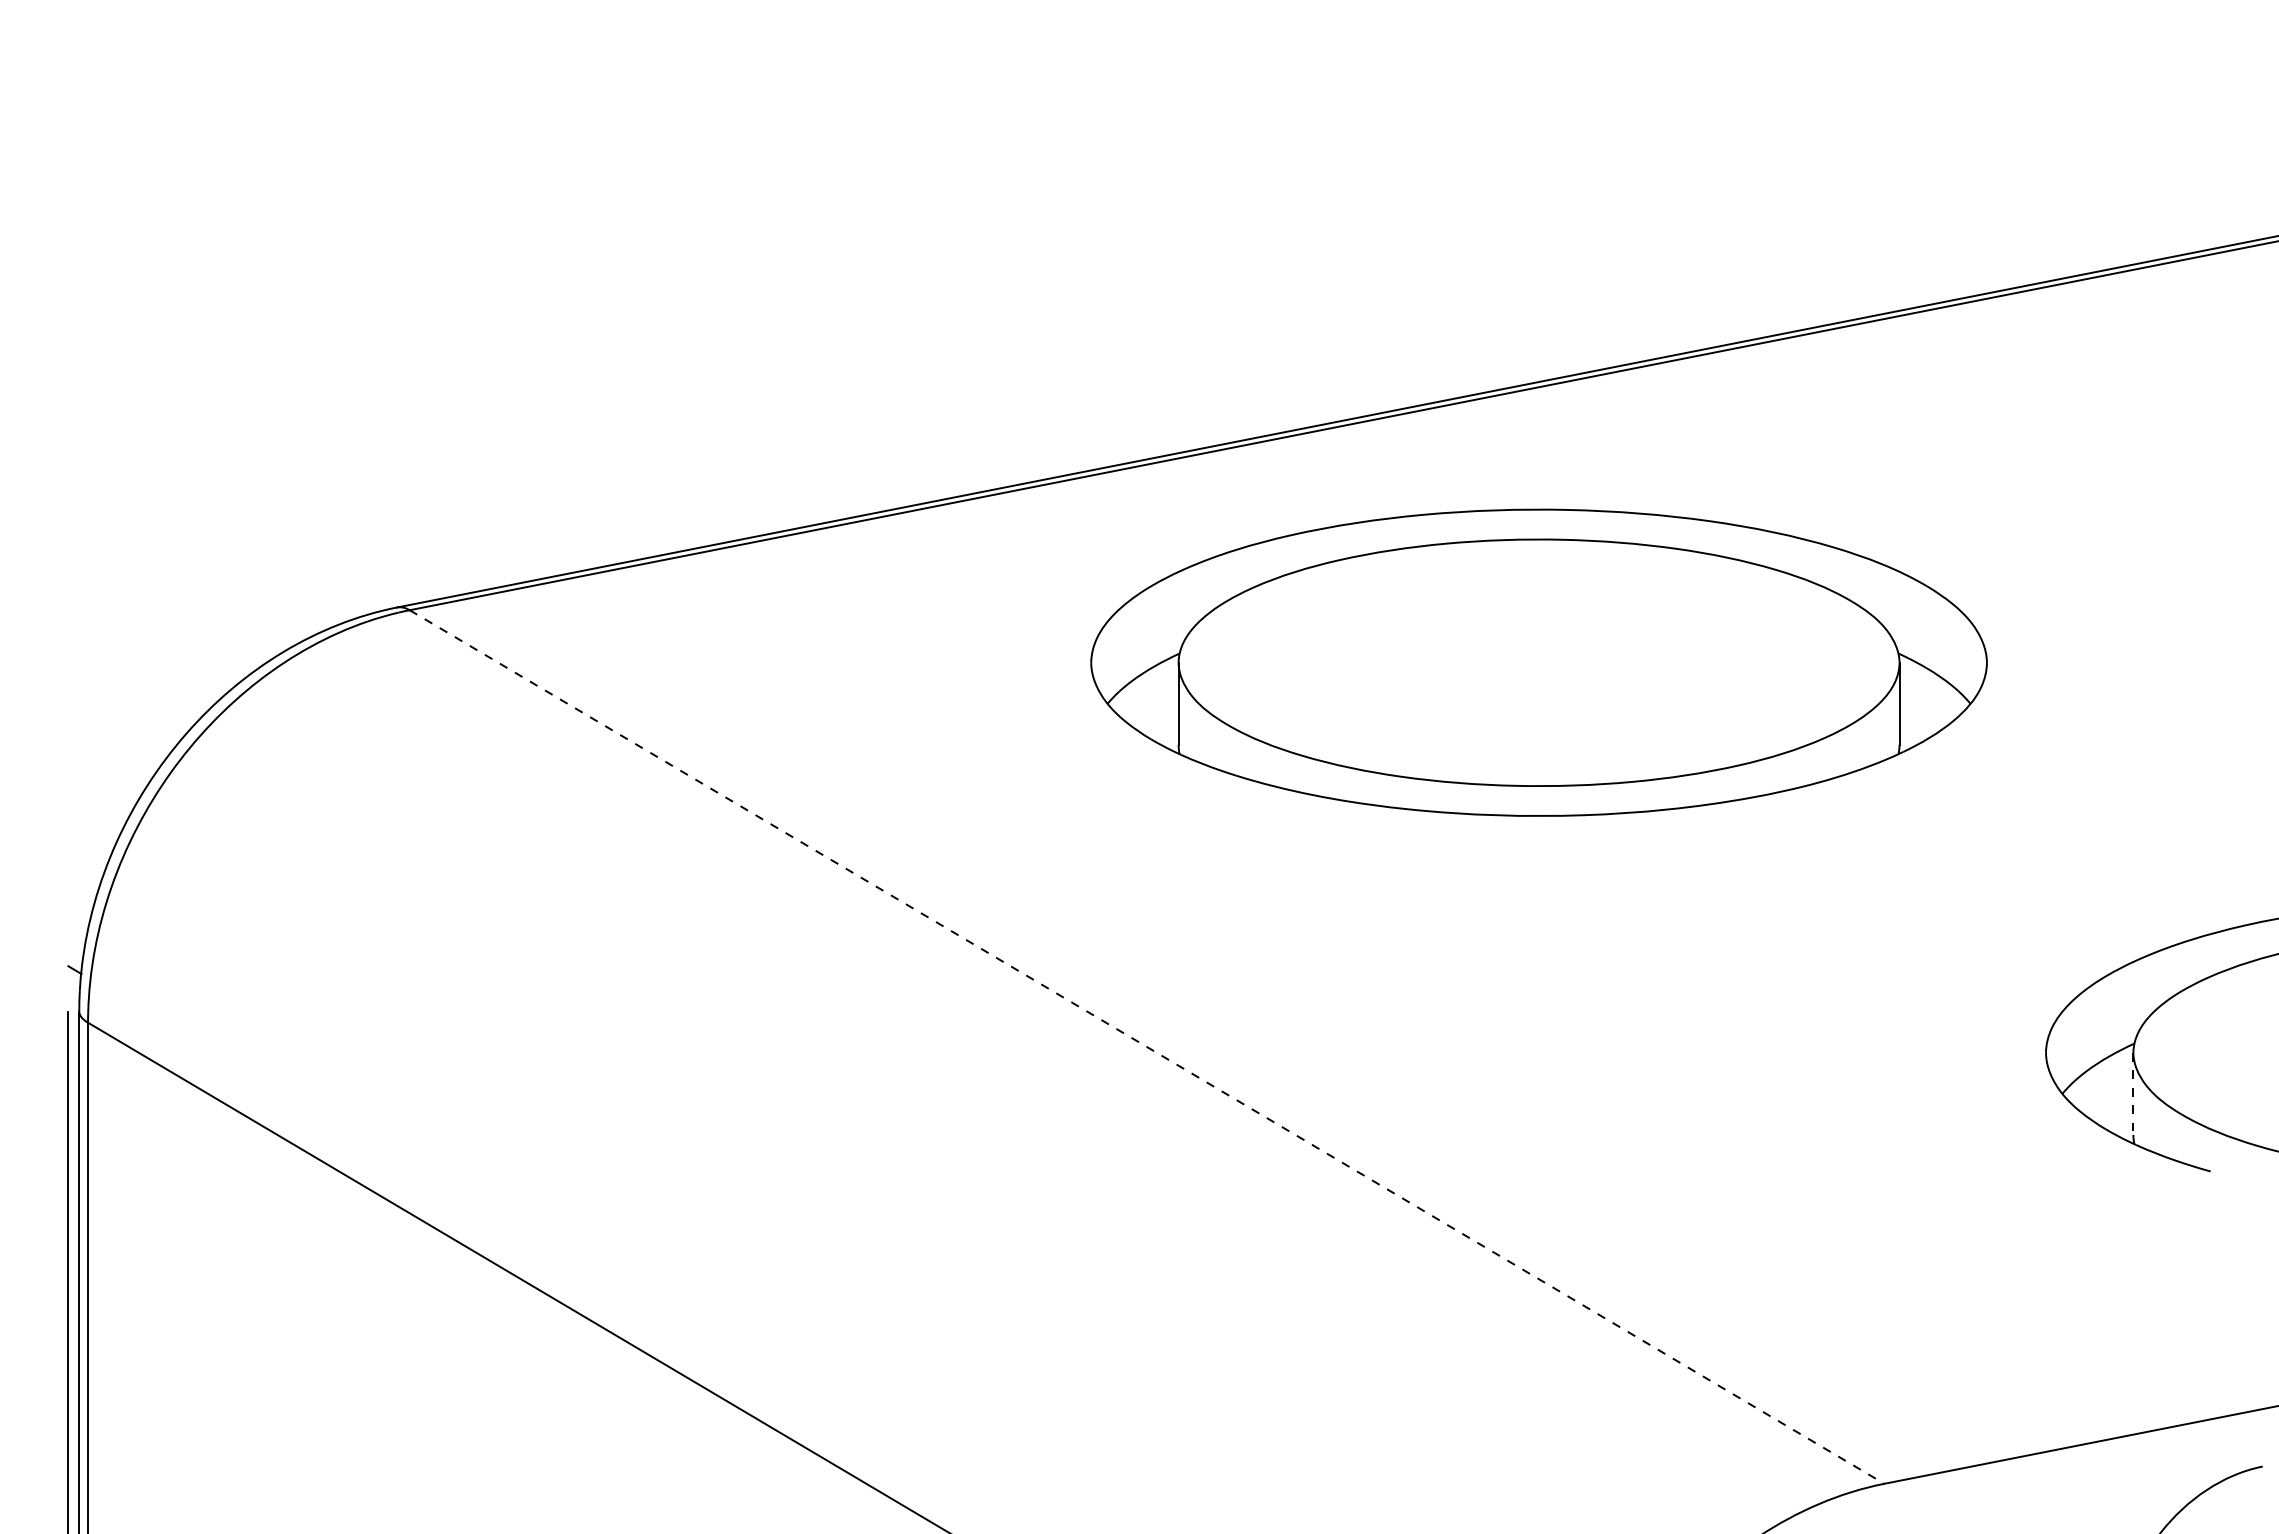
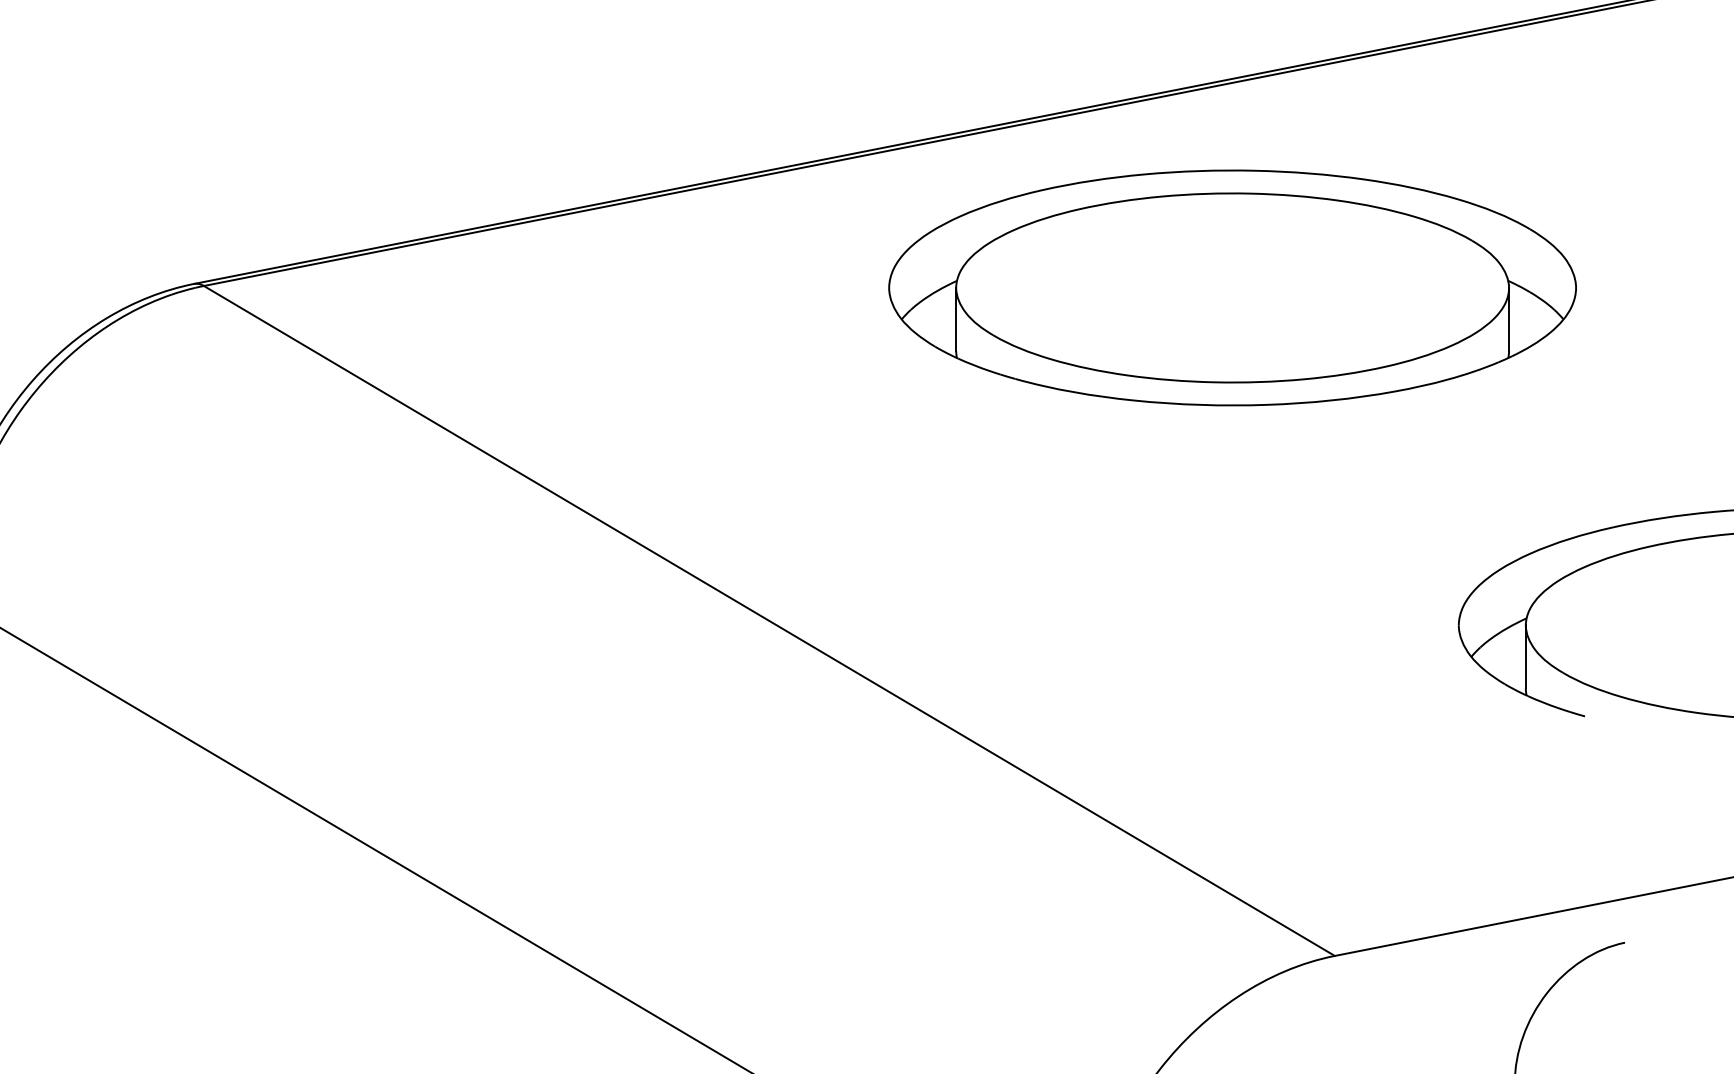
part: (1538, 662) -> (1232, 287), moved
line: (1147, 1047) -> (769, 621), dashed -> solid
line: (2133, 1094) -> (1525, 657), dashed -> solid

